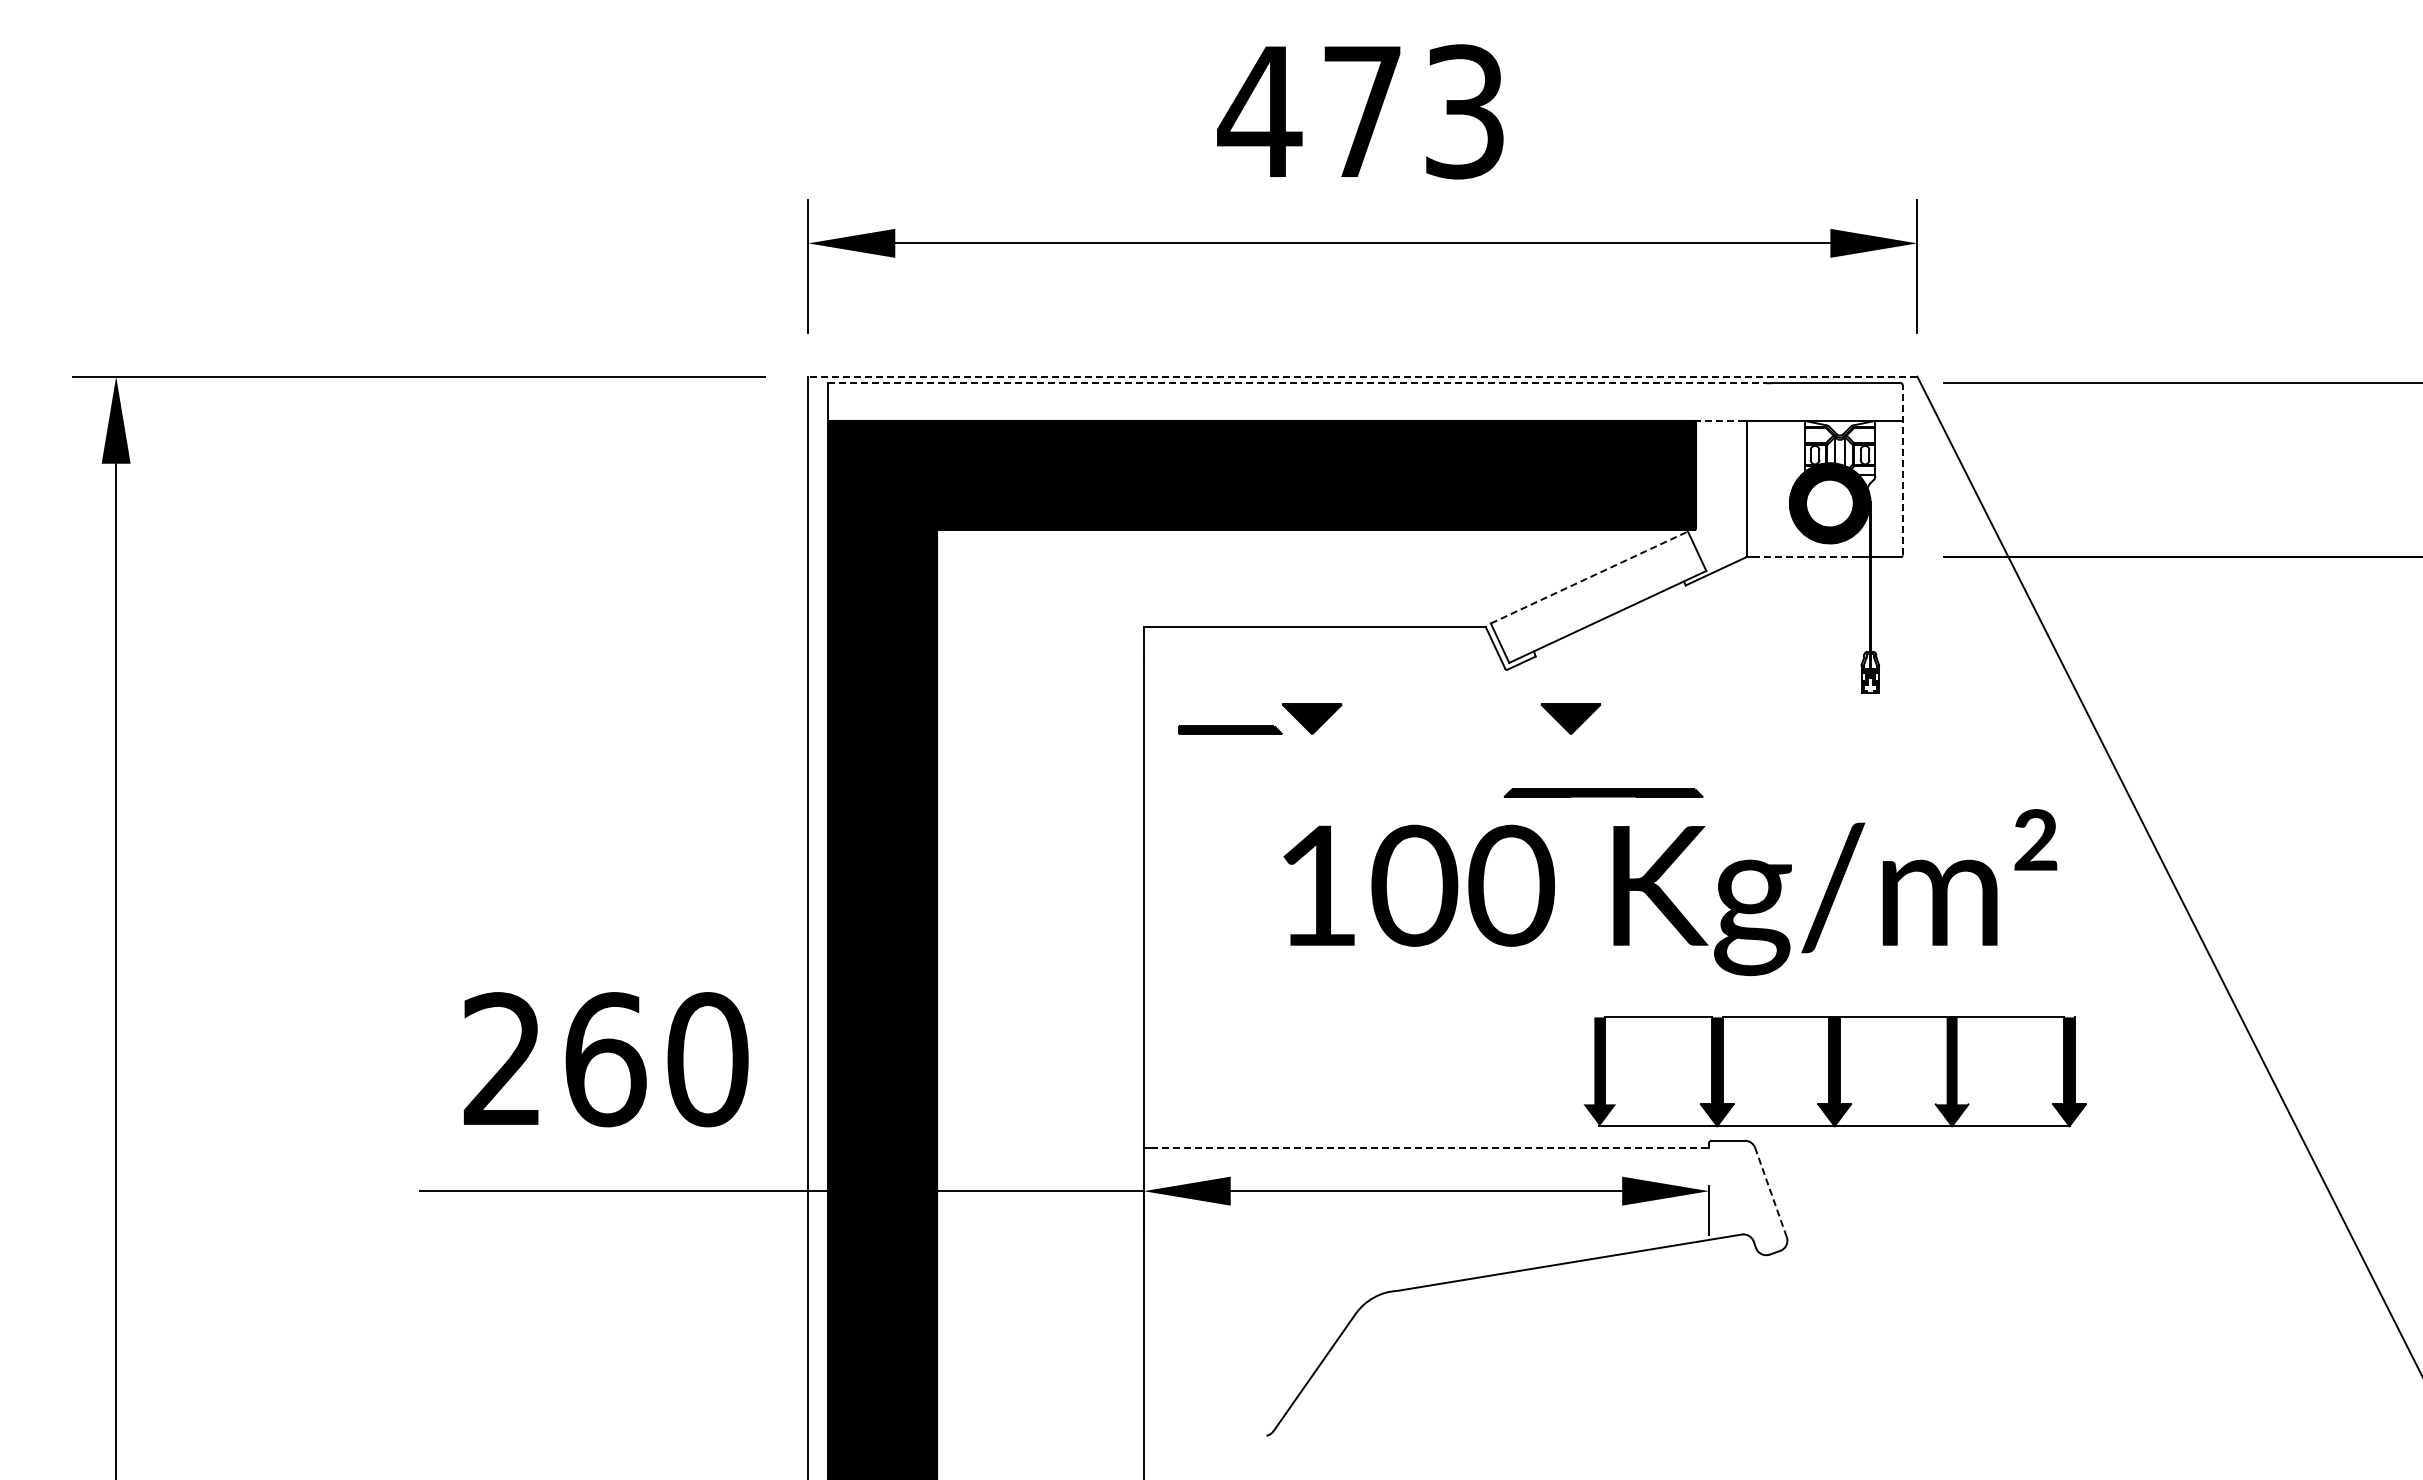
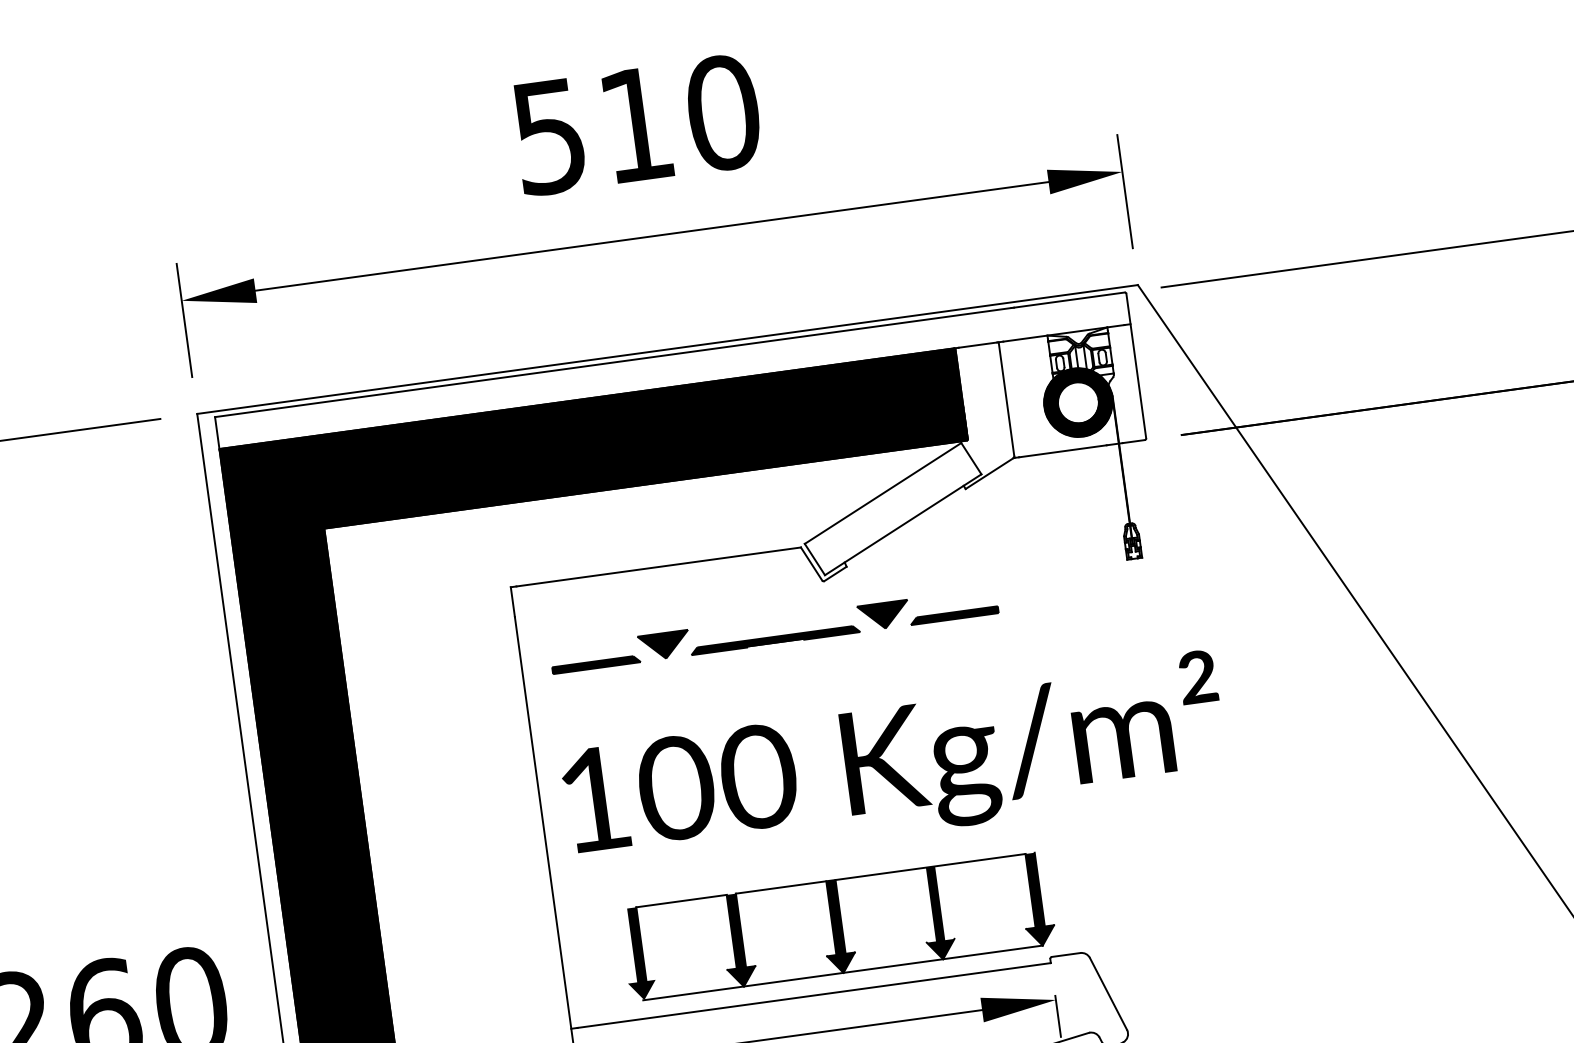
text: (1361, 111) -> (635, 124), 473 -> 510
line: (1362, 376) -> (667, 349), dashed -> solid
line: (1297, 383) -> (612, 362), dashed -> solid
line: (1722, 420) -> (977, 344), dashed -> solid
line: (1902, 469) -> (1136, 365), dashed -> solid
line: (1804, 557) -> (1063, 451), dashed -> solid
line: (1589, 577) -> (883, 493), dashed -> solid
part: (1652, 729) -> (954, 615), added
part: (1603, 792) -> (775, 639), moved
text: (1670, 892) -> (894, 764), moved
part: (1834, 1071) -> (837, 926), moved
line: (1430, 1147) -> (814, 995), dashed -> solid
line: (1770, 1192) -> (1108, 993), dashed -> solid

